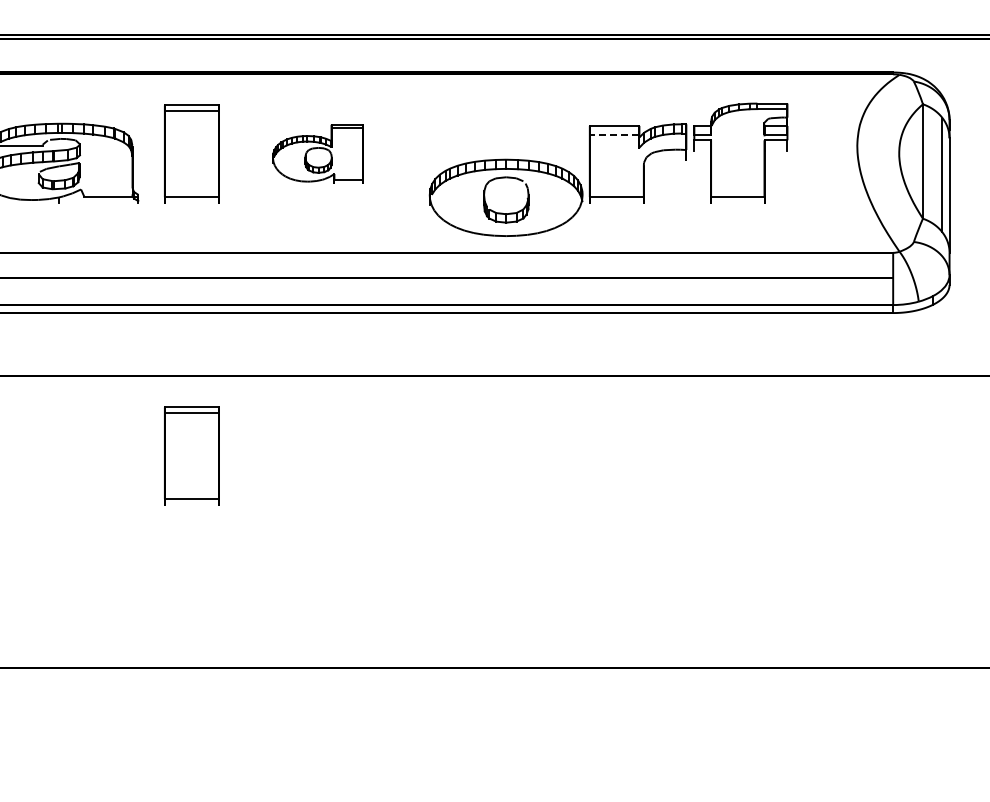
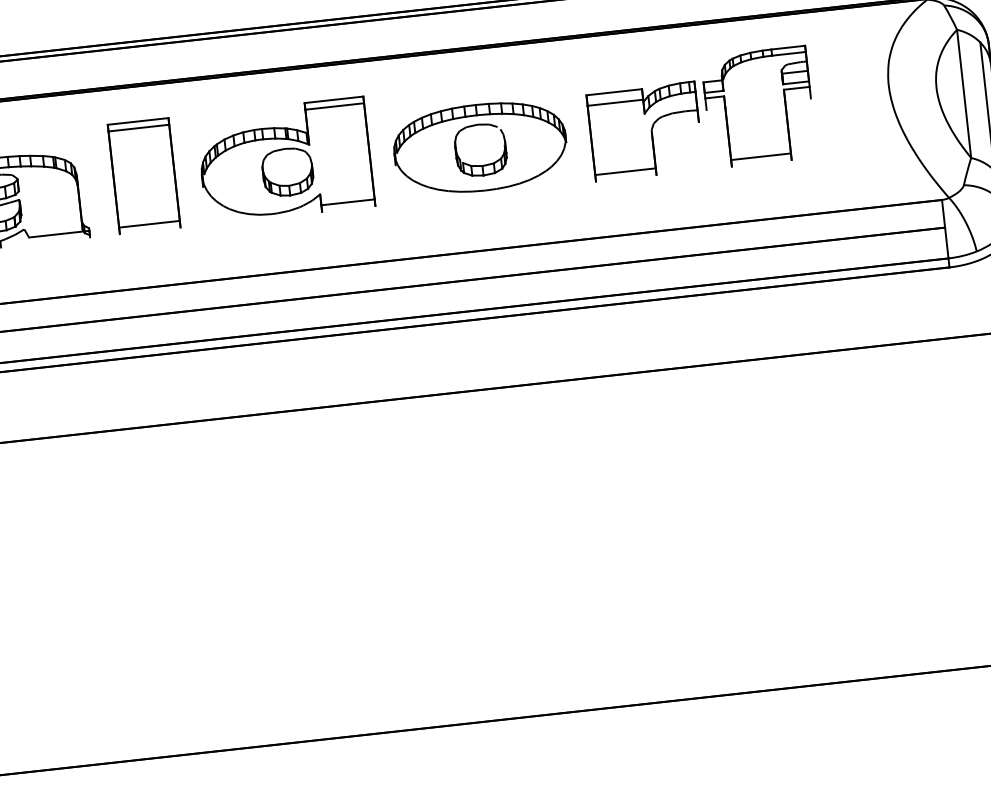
line: (614, 135) -> (615, 102), dashed -> solid
part: (317, 153) -> (284, 159), size x1.67
part: (505, 197) -> (479, 147), moved
part: (191, 455) -> (180, 513), removed

